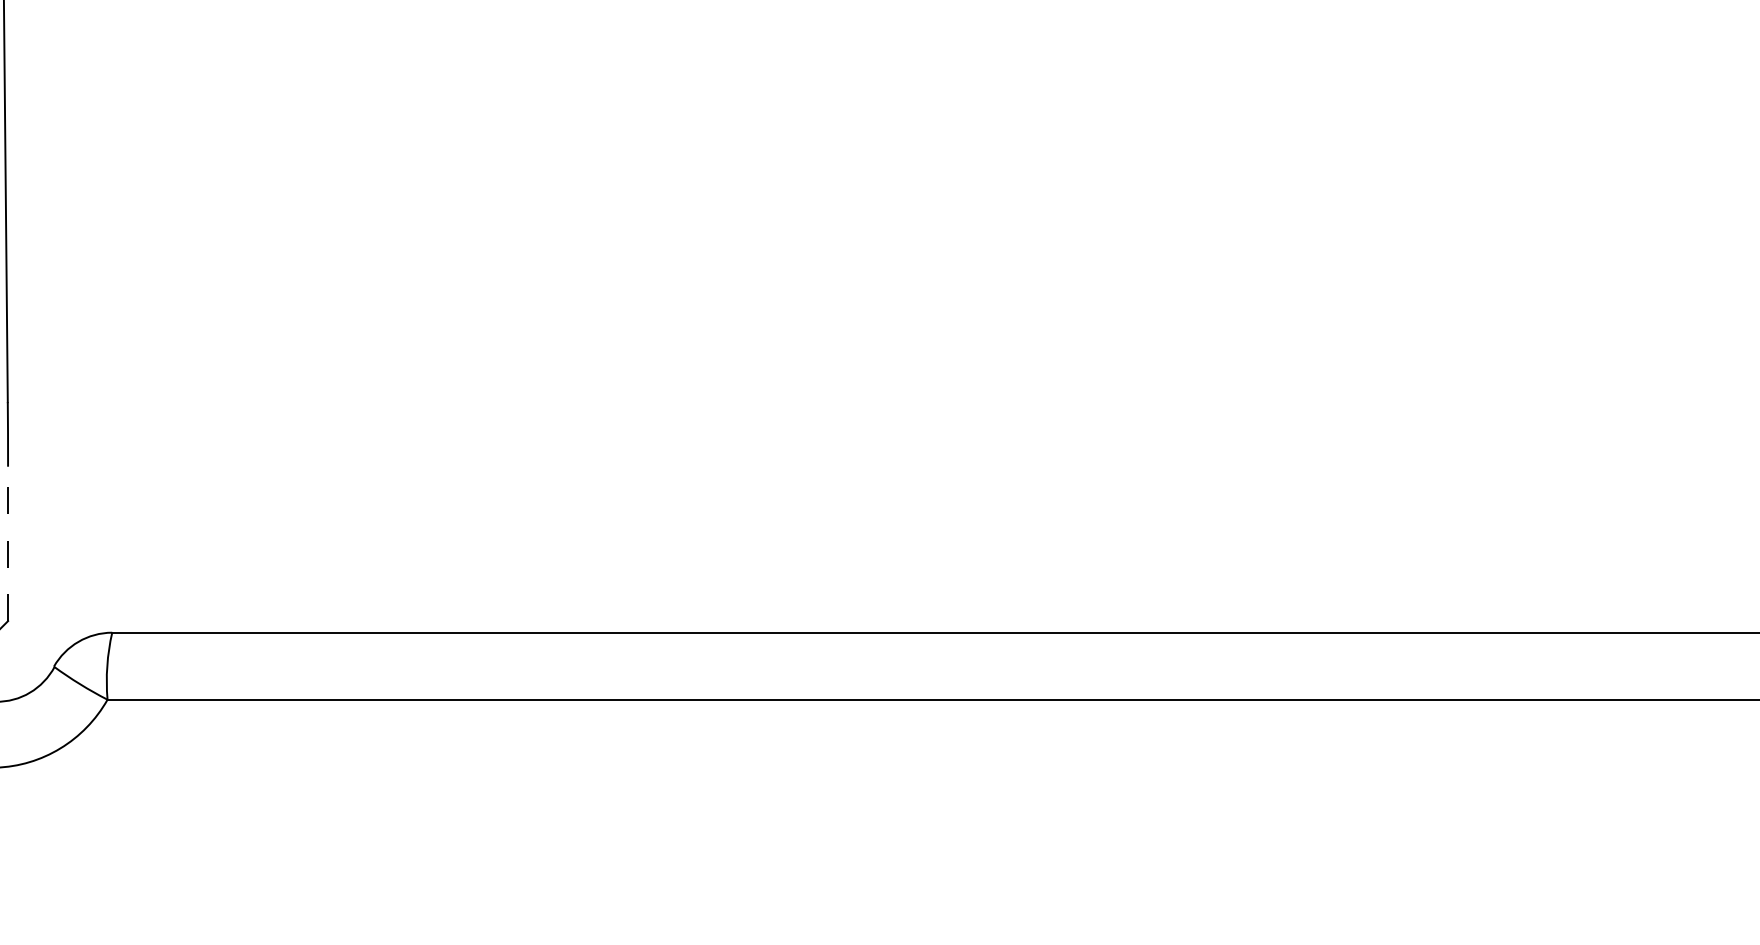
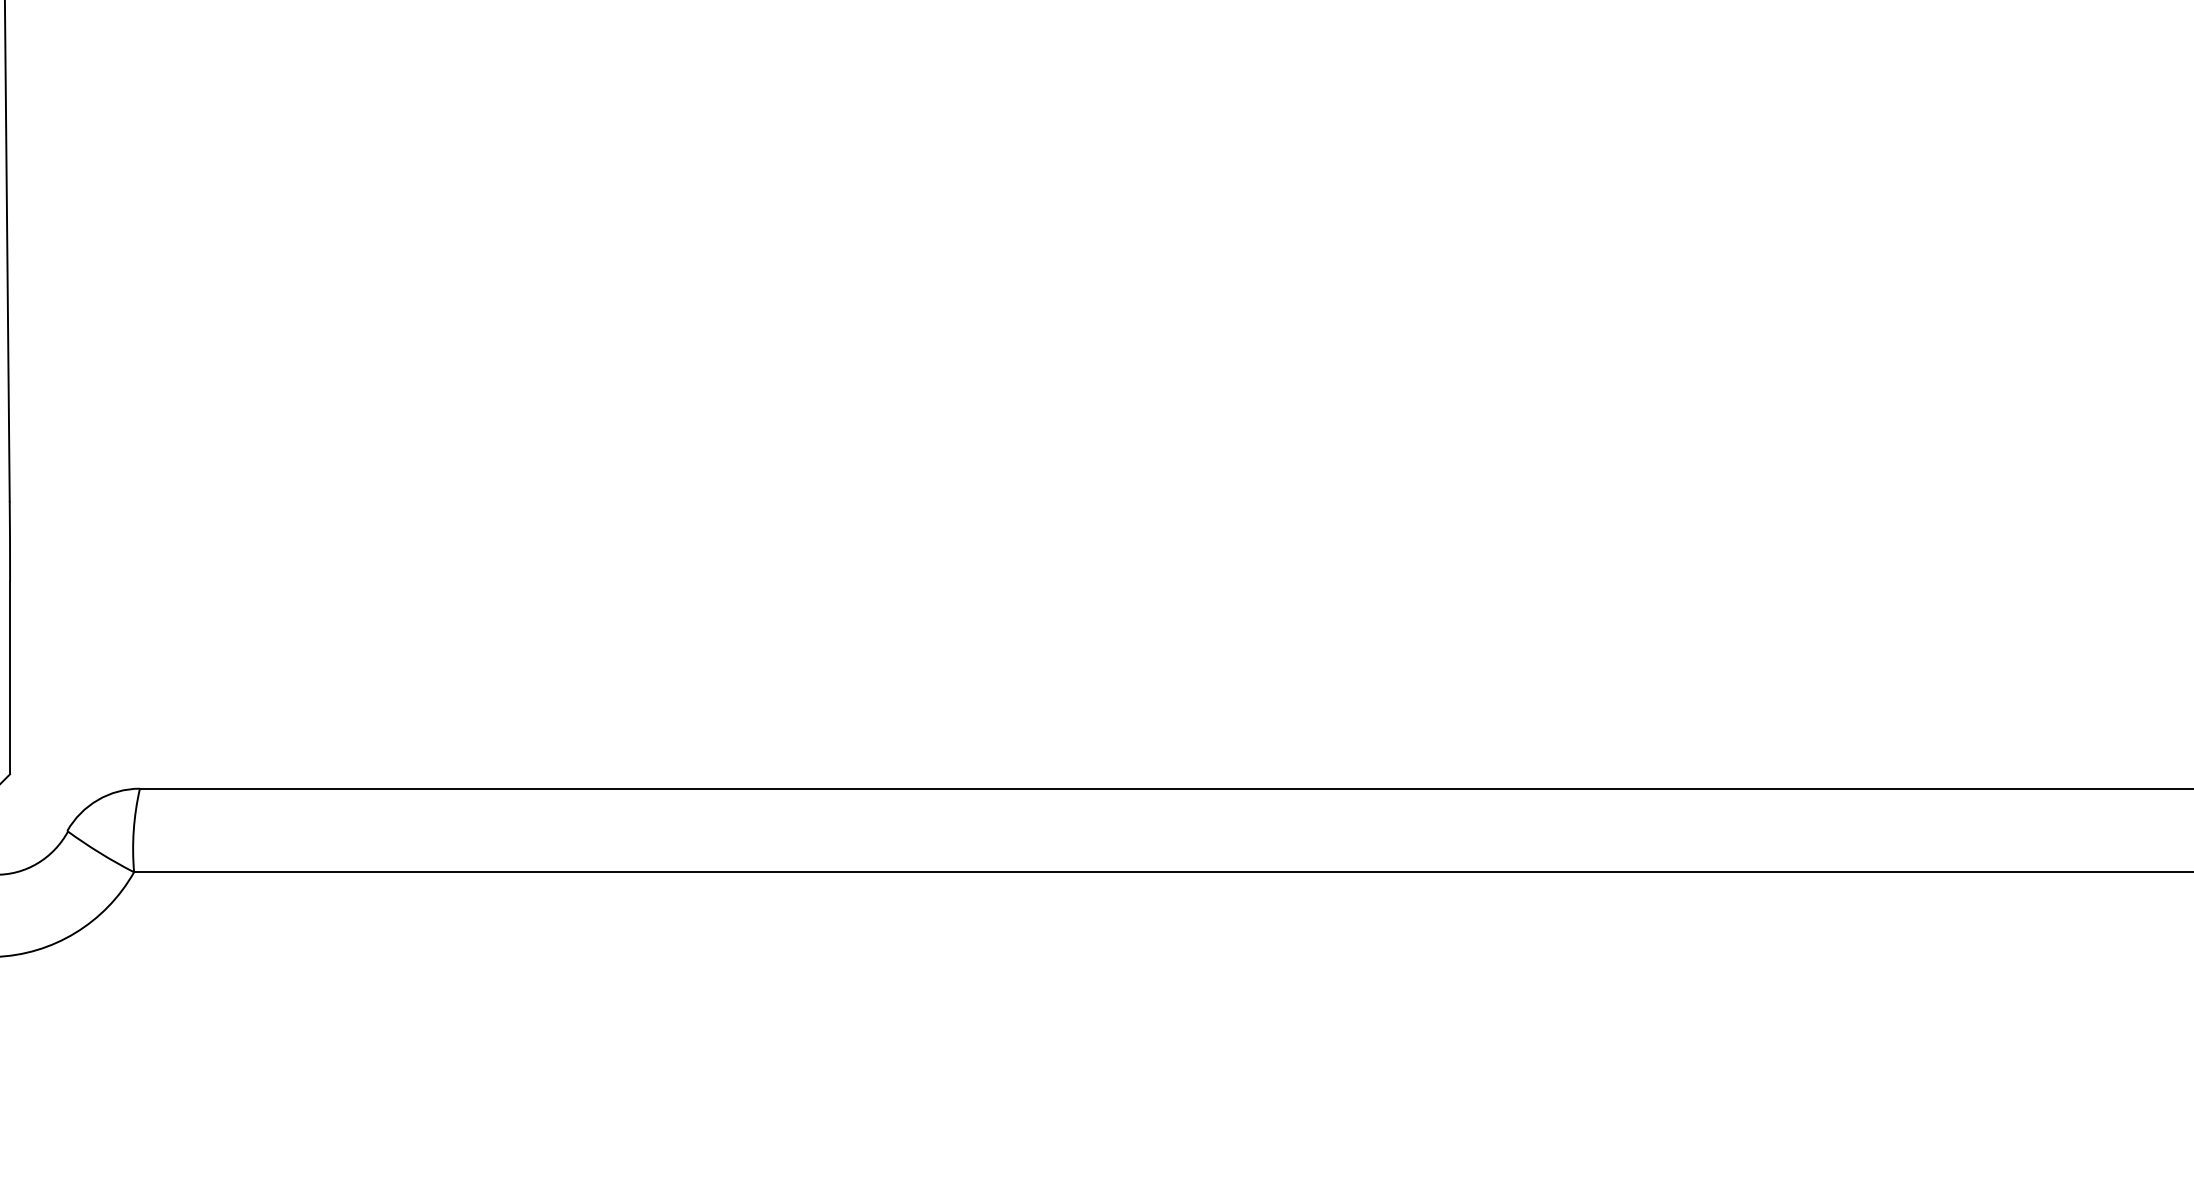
line: (8, 543) -> (10, 677), dashed -> solid

